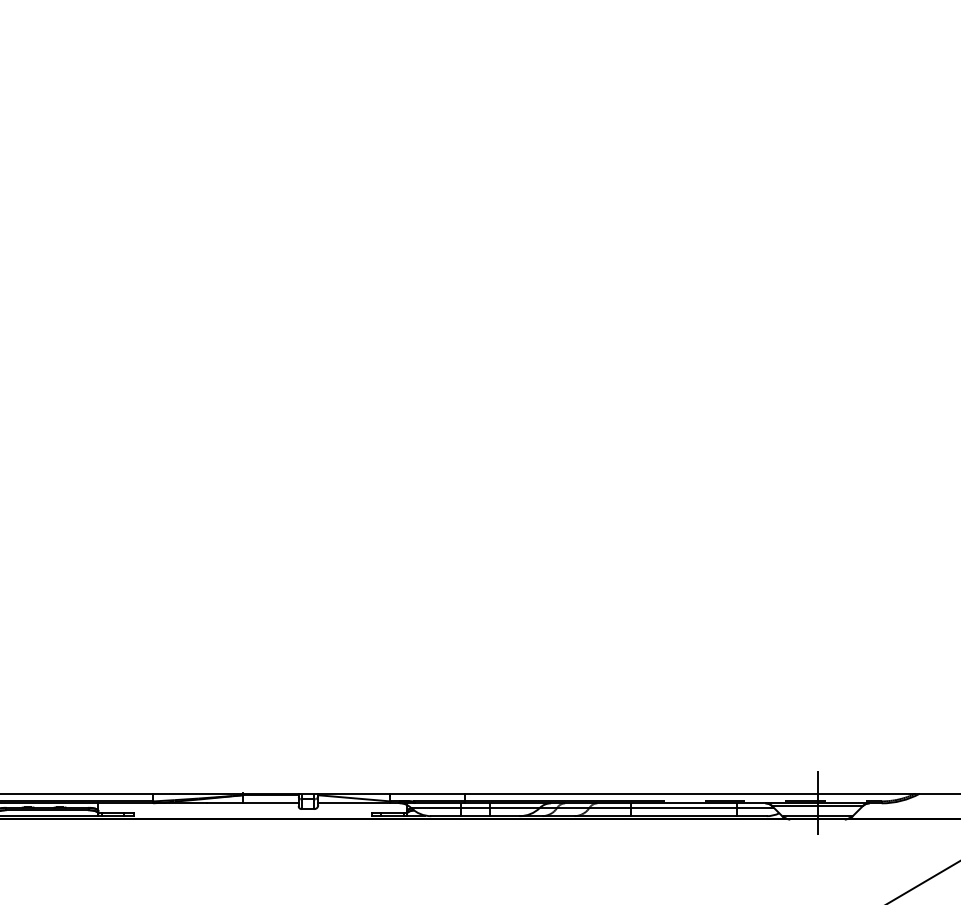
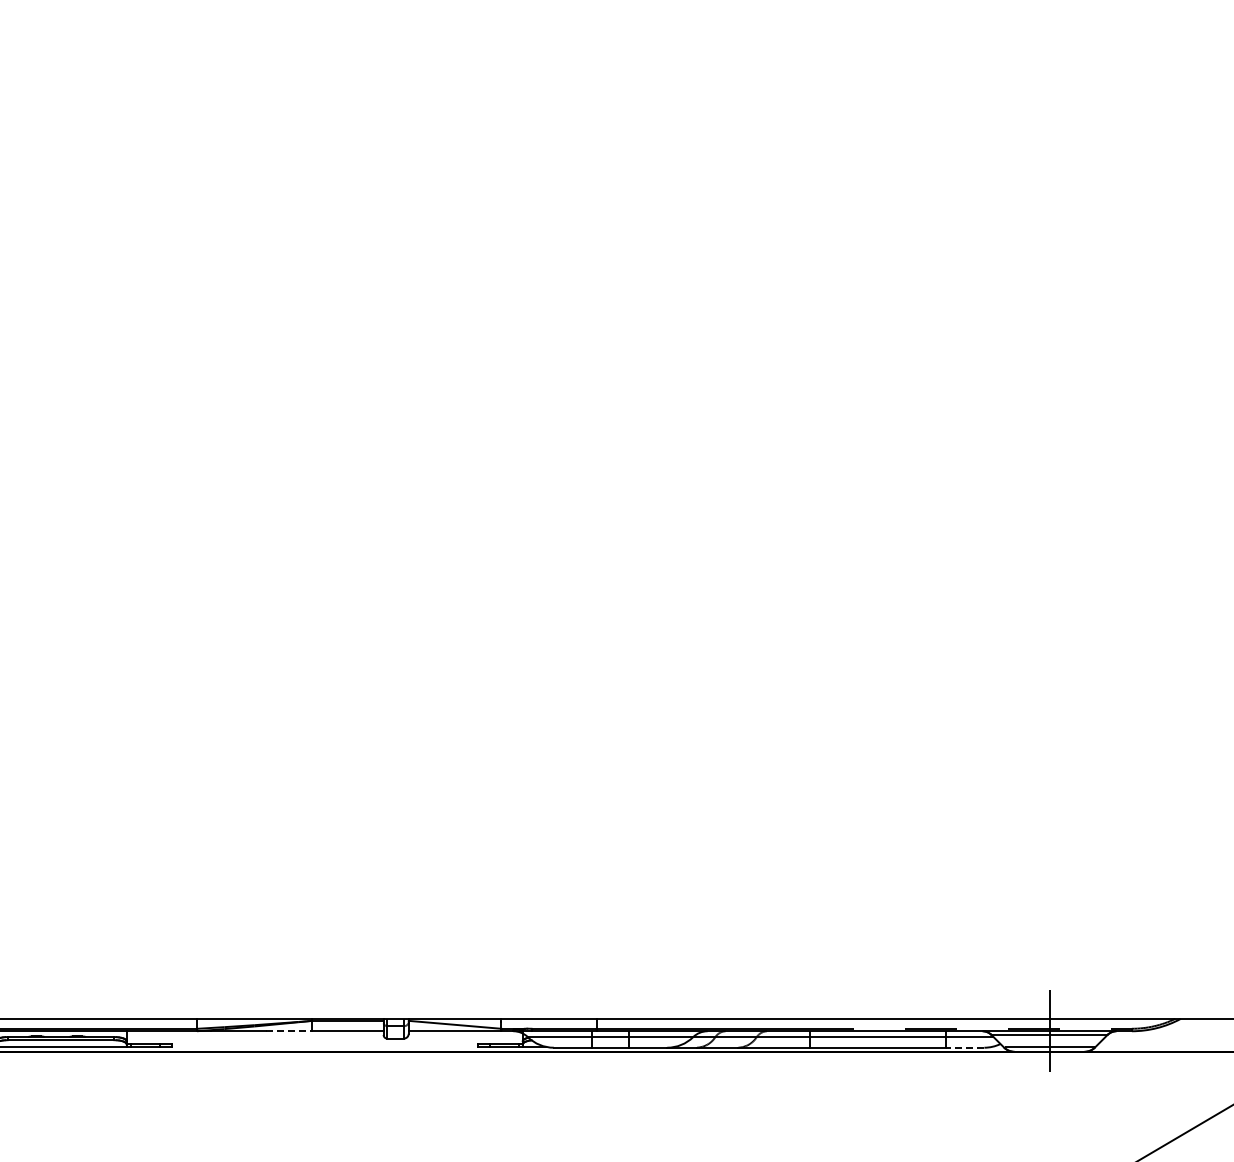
line: (225, 803) -> (289, 1031), solid -> dashed
line: (751, 815) -> (964, 1047), solid -> dashed

